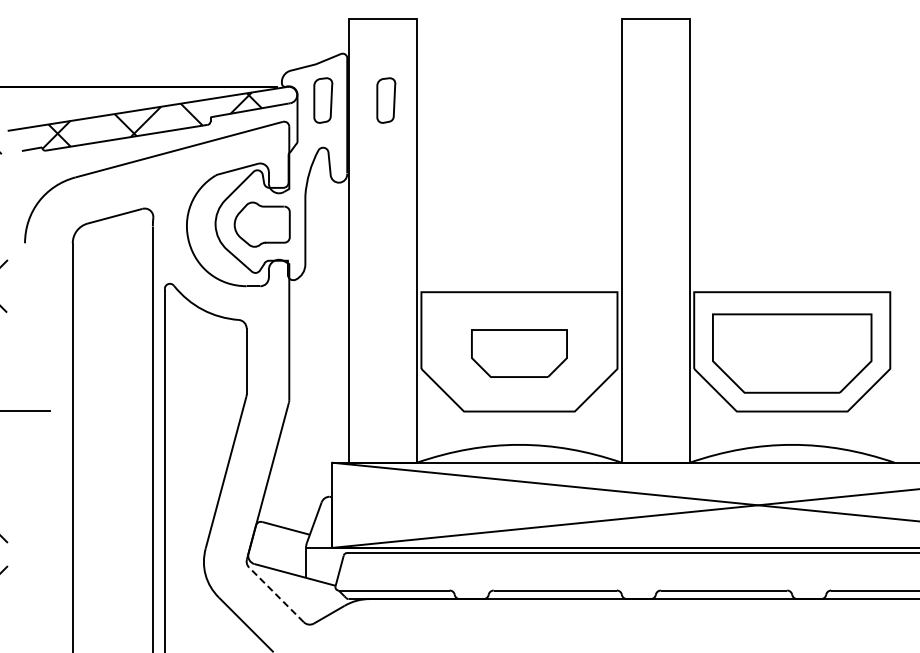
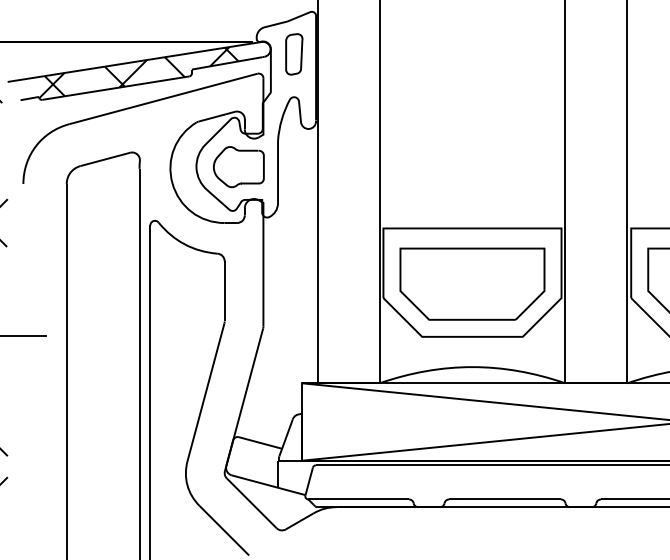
part: (386, 100) -> (351, 54), removed
part: (519, 353) -> (472, 284), size x1.67
line: (276, 594) -> (251, 503), dashed -> solid

